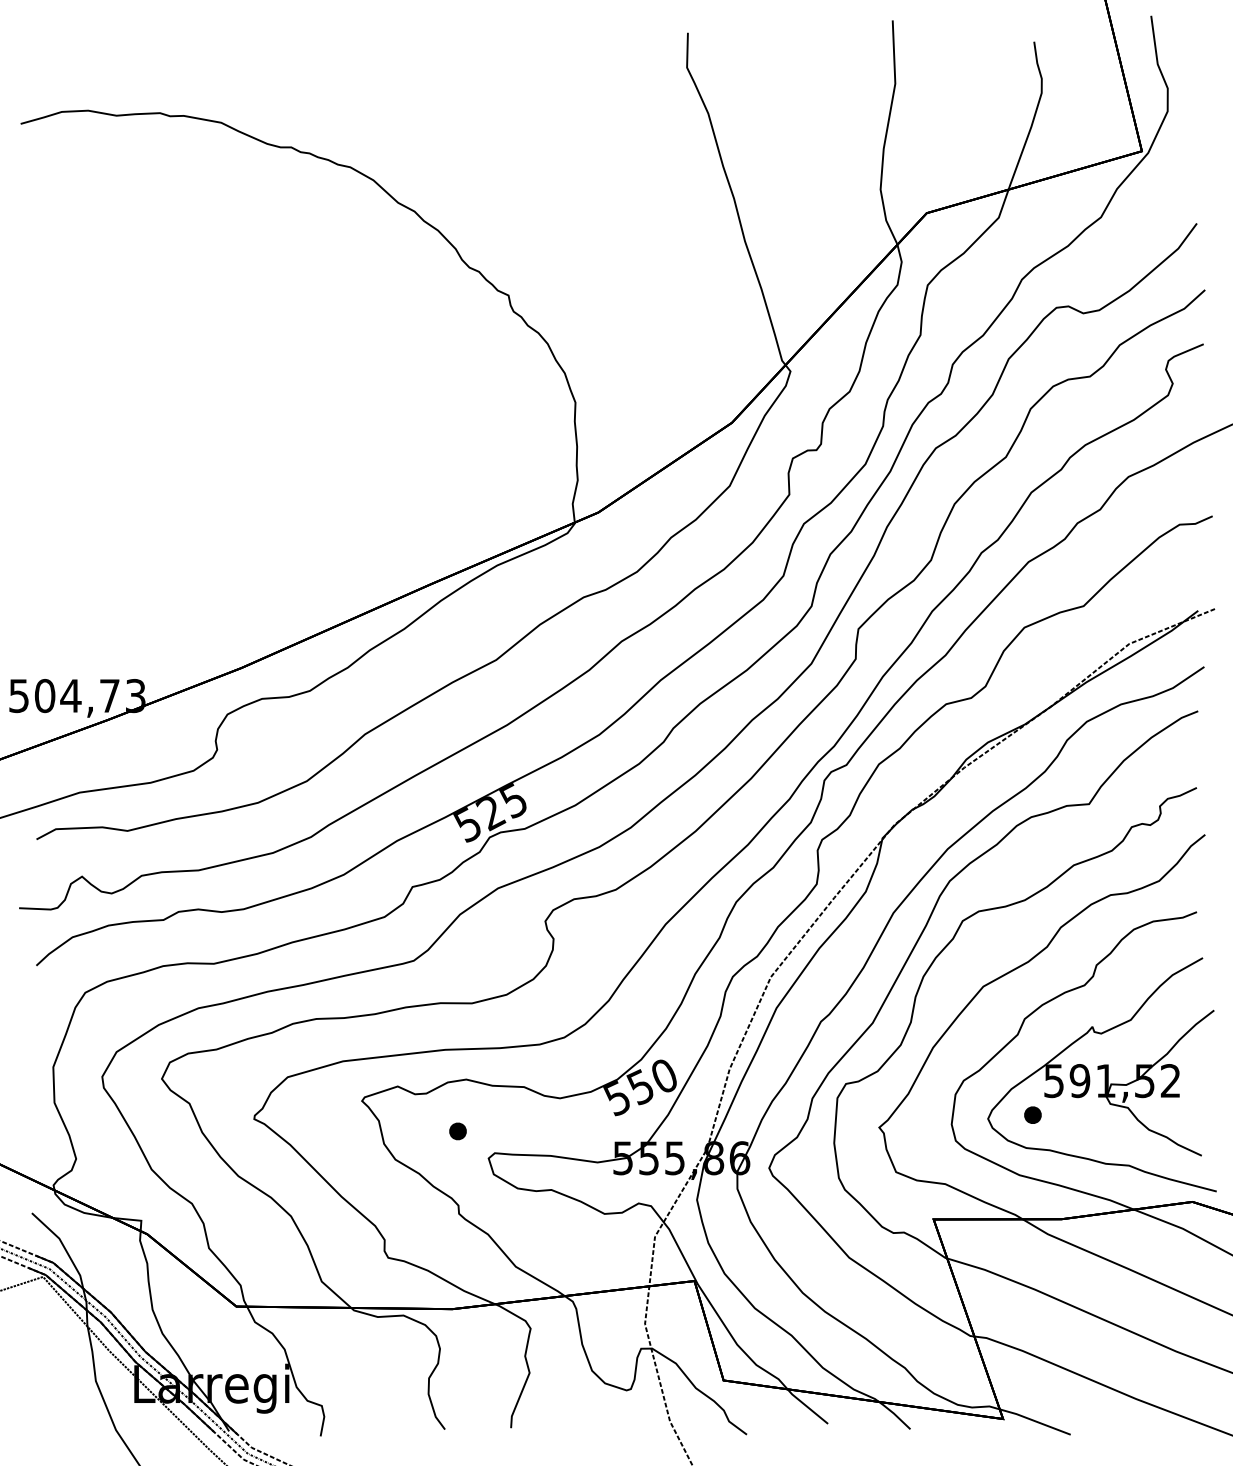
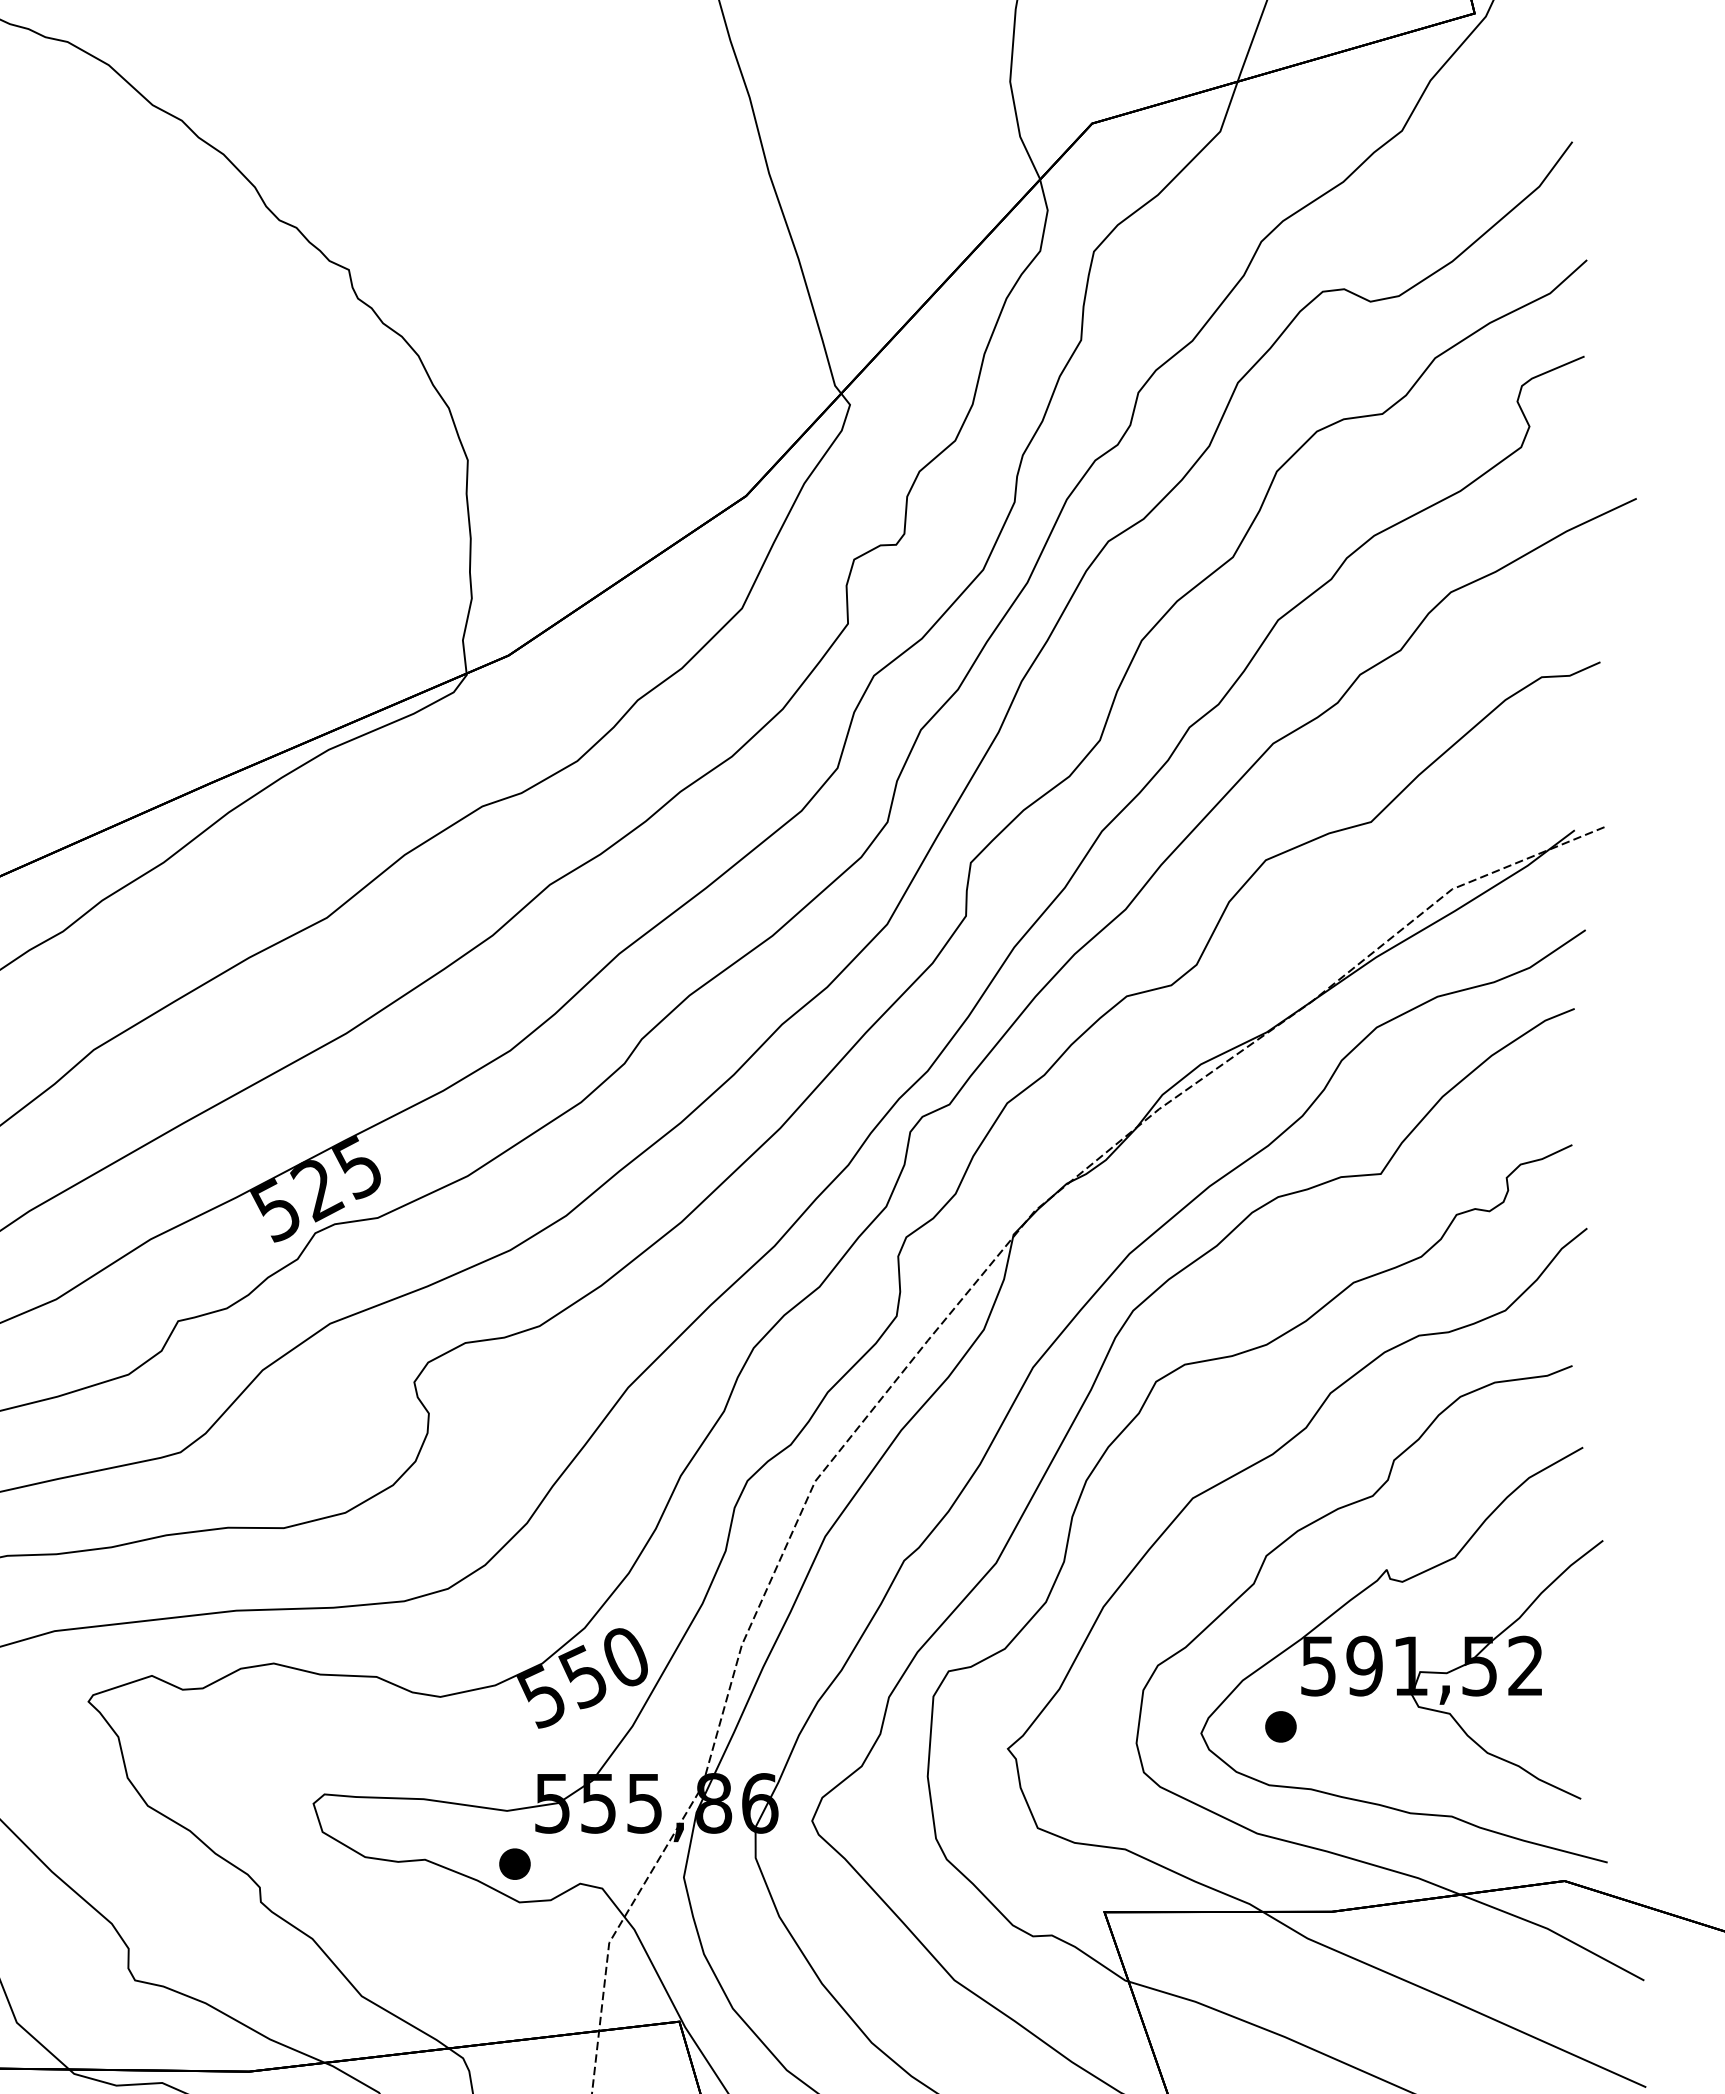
part: (457, 1131) -> (514, 1864), moved

